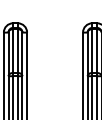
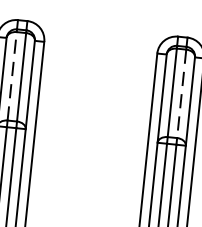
line: (13, 51) -> (12, 77), solid -> dashed
line: (96, 51) -> (180, 94), solid -> dashed

